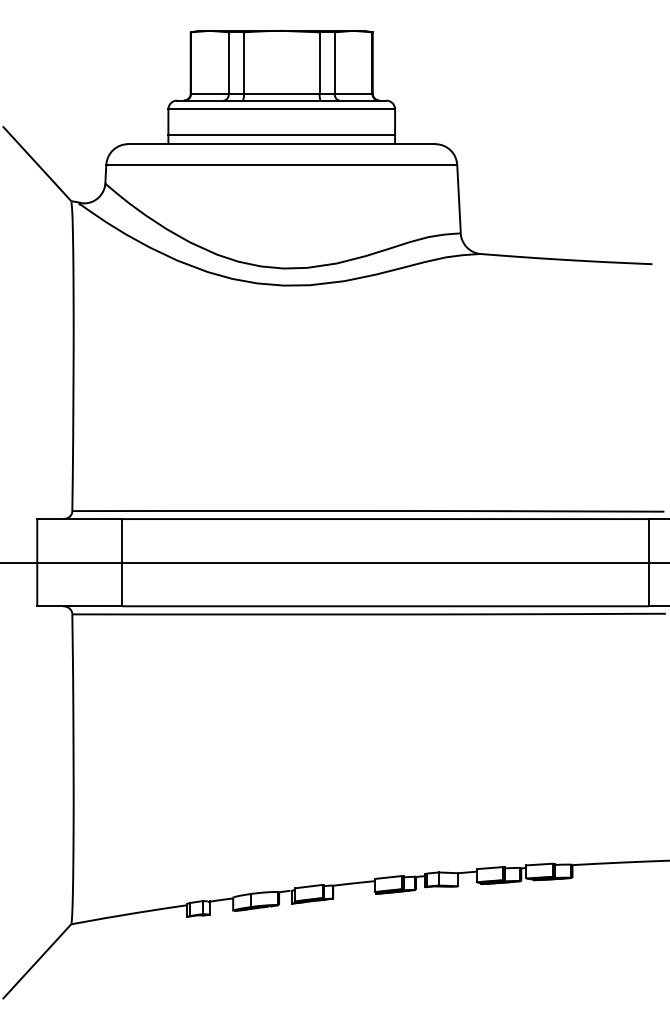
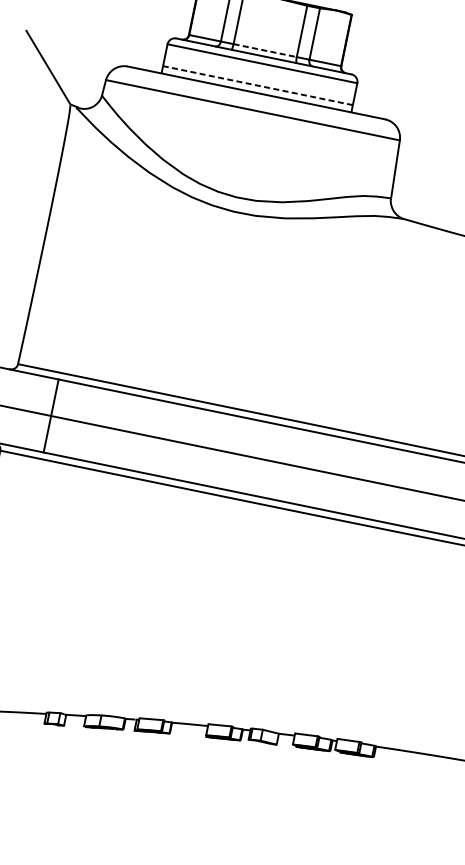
line: (281, 93) -> (264, 50), solid -> dashed
line: (281, 135) -> (257, 85), solid -> dashed

